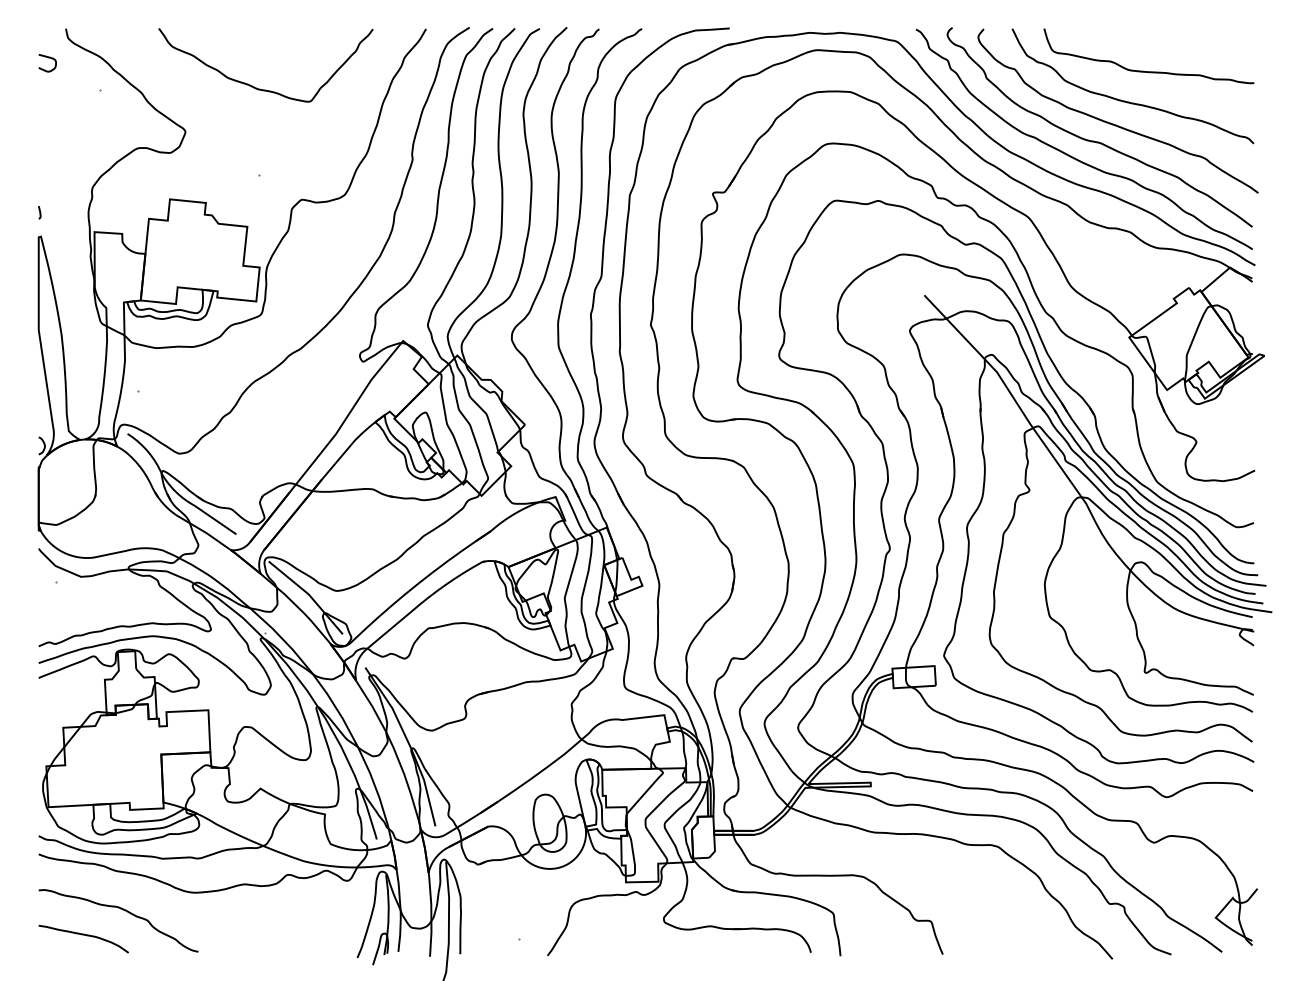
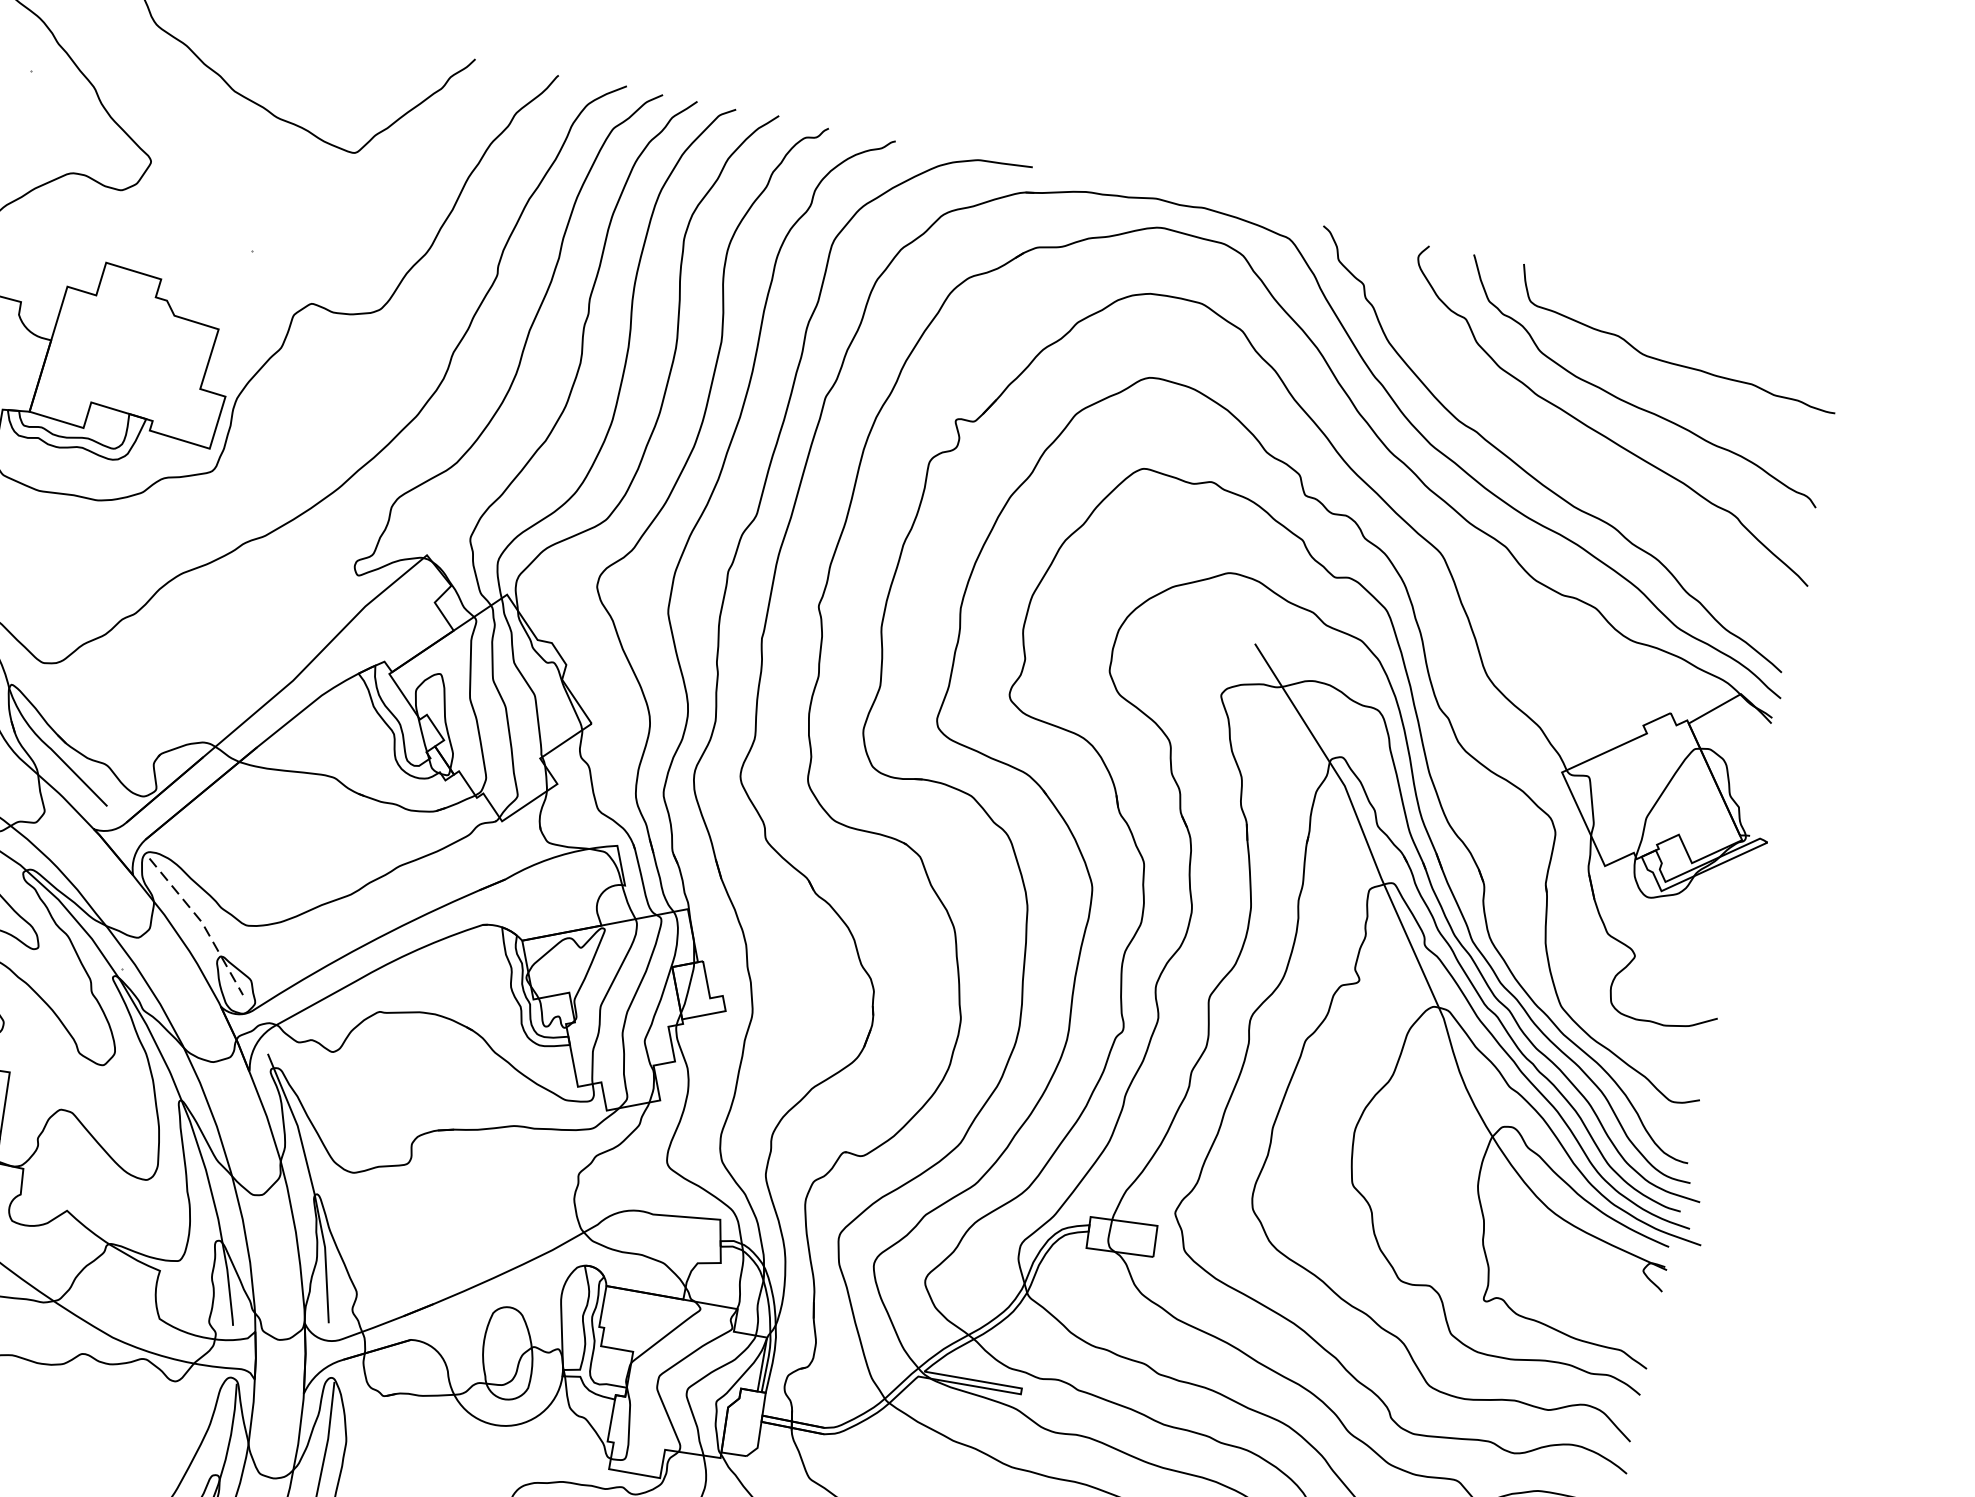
curve: (1094, 140) -> (1568, 454), removed
line: (308, 594) -> (201, 922), solid -> dashed

